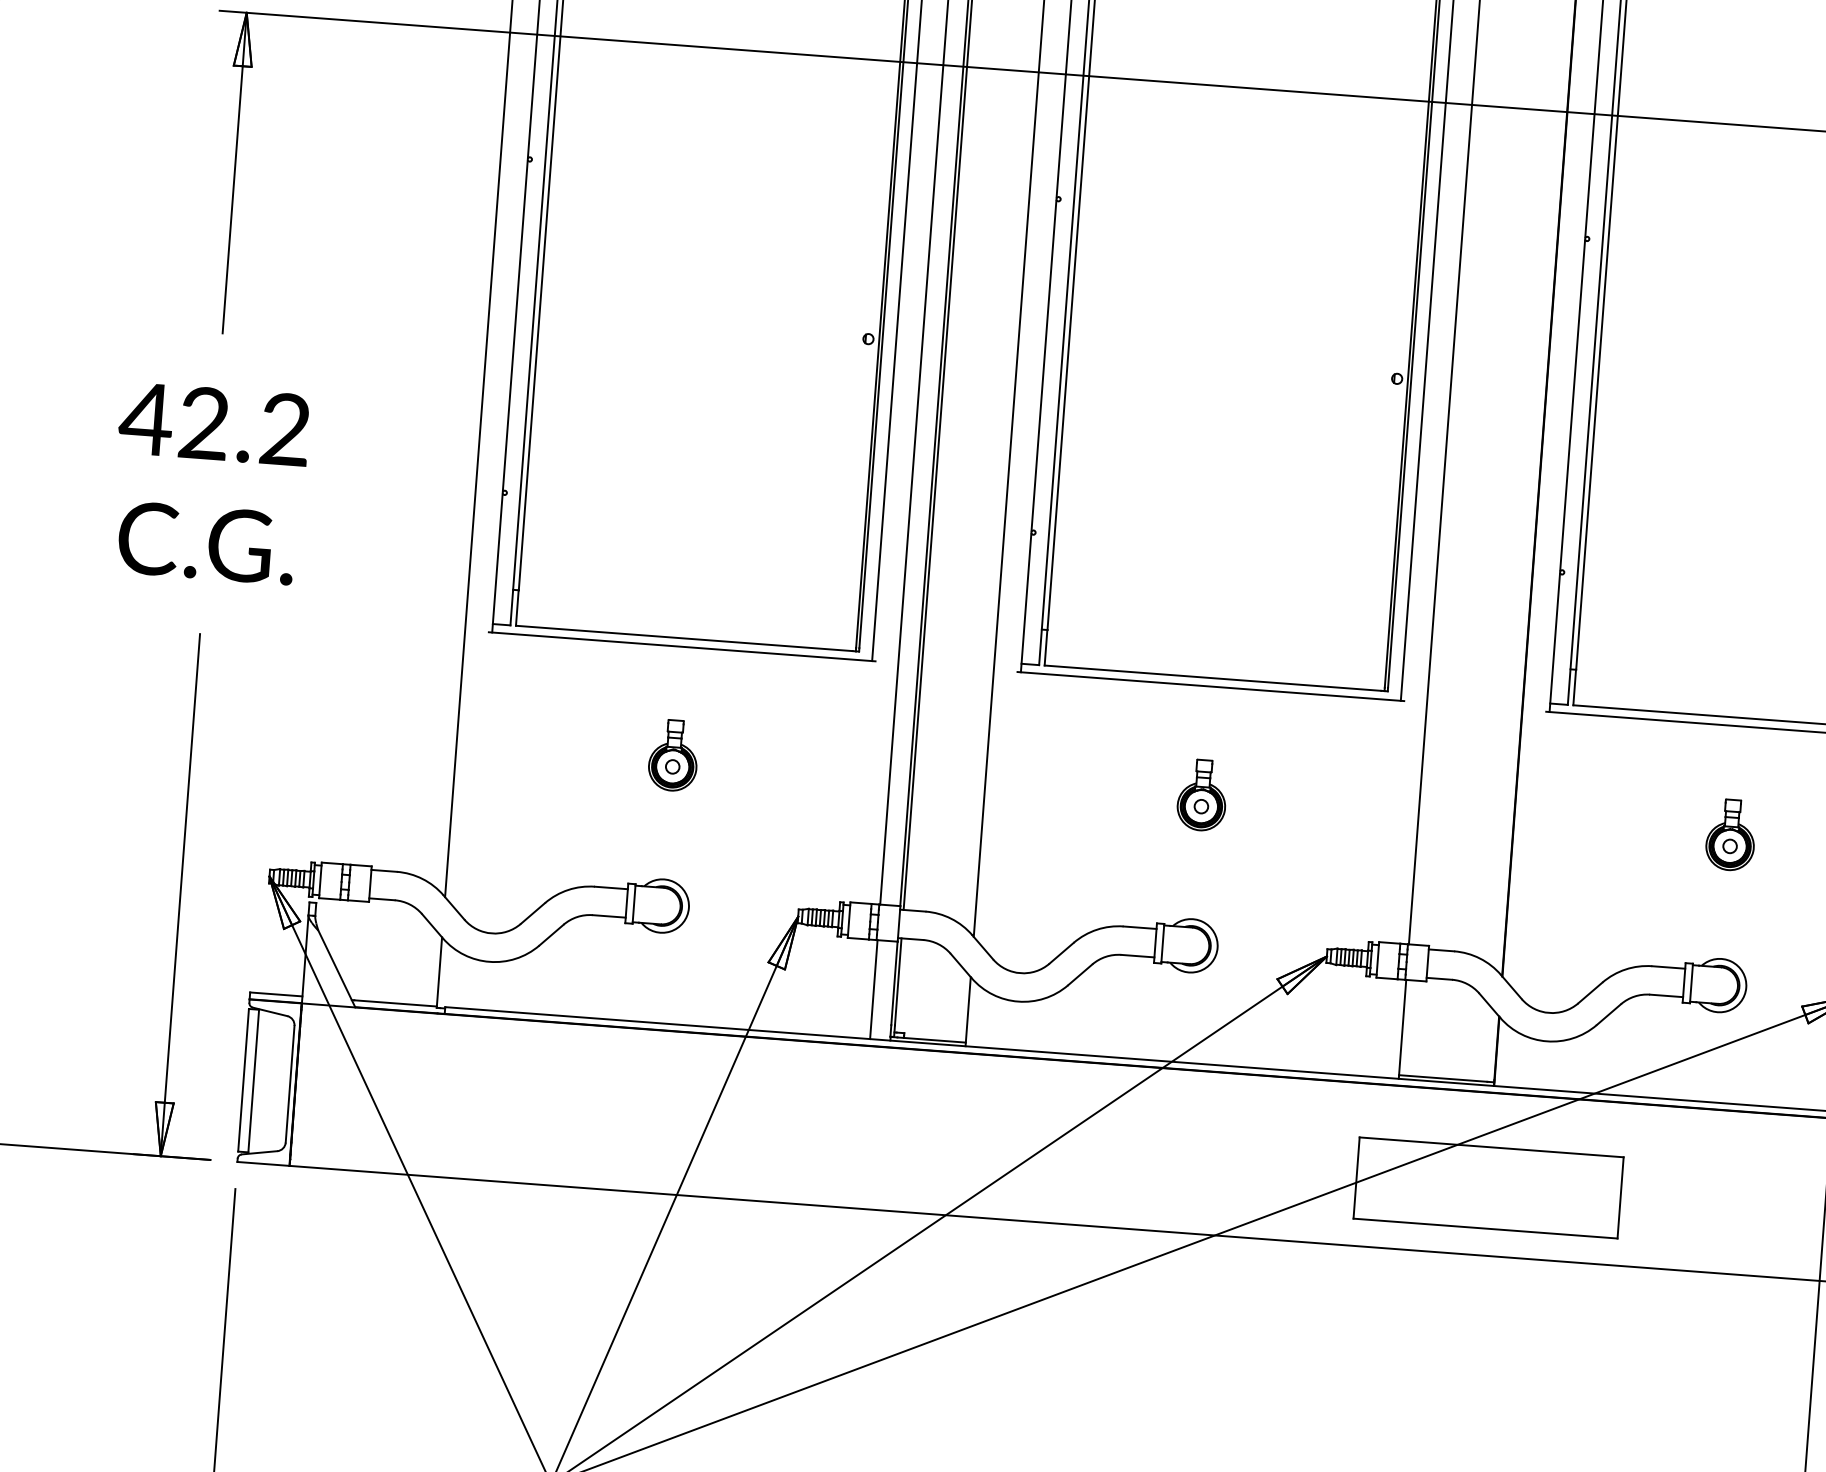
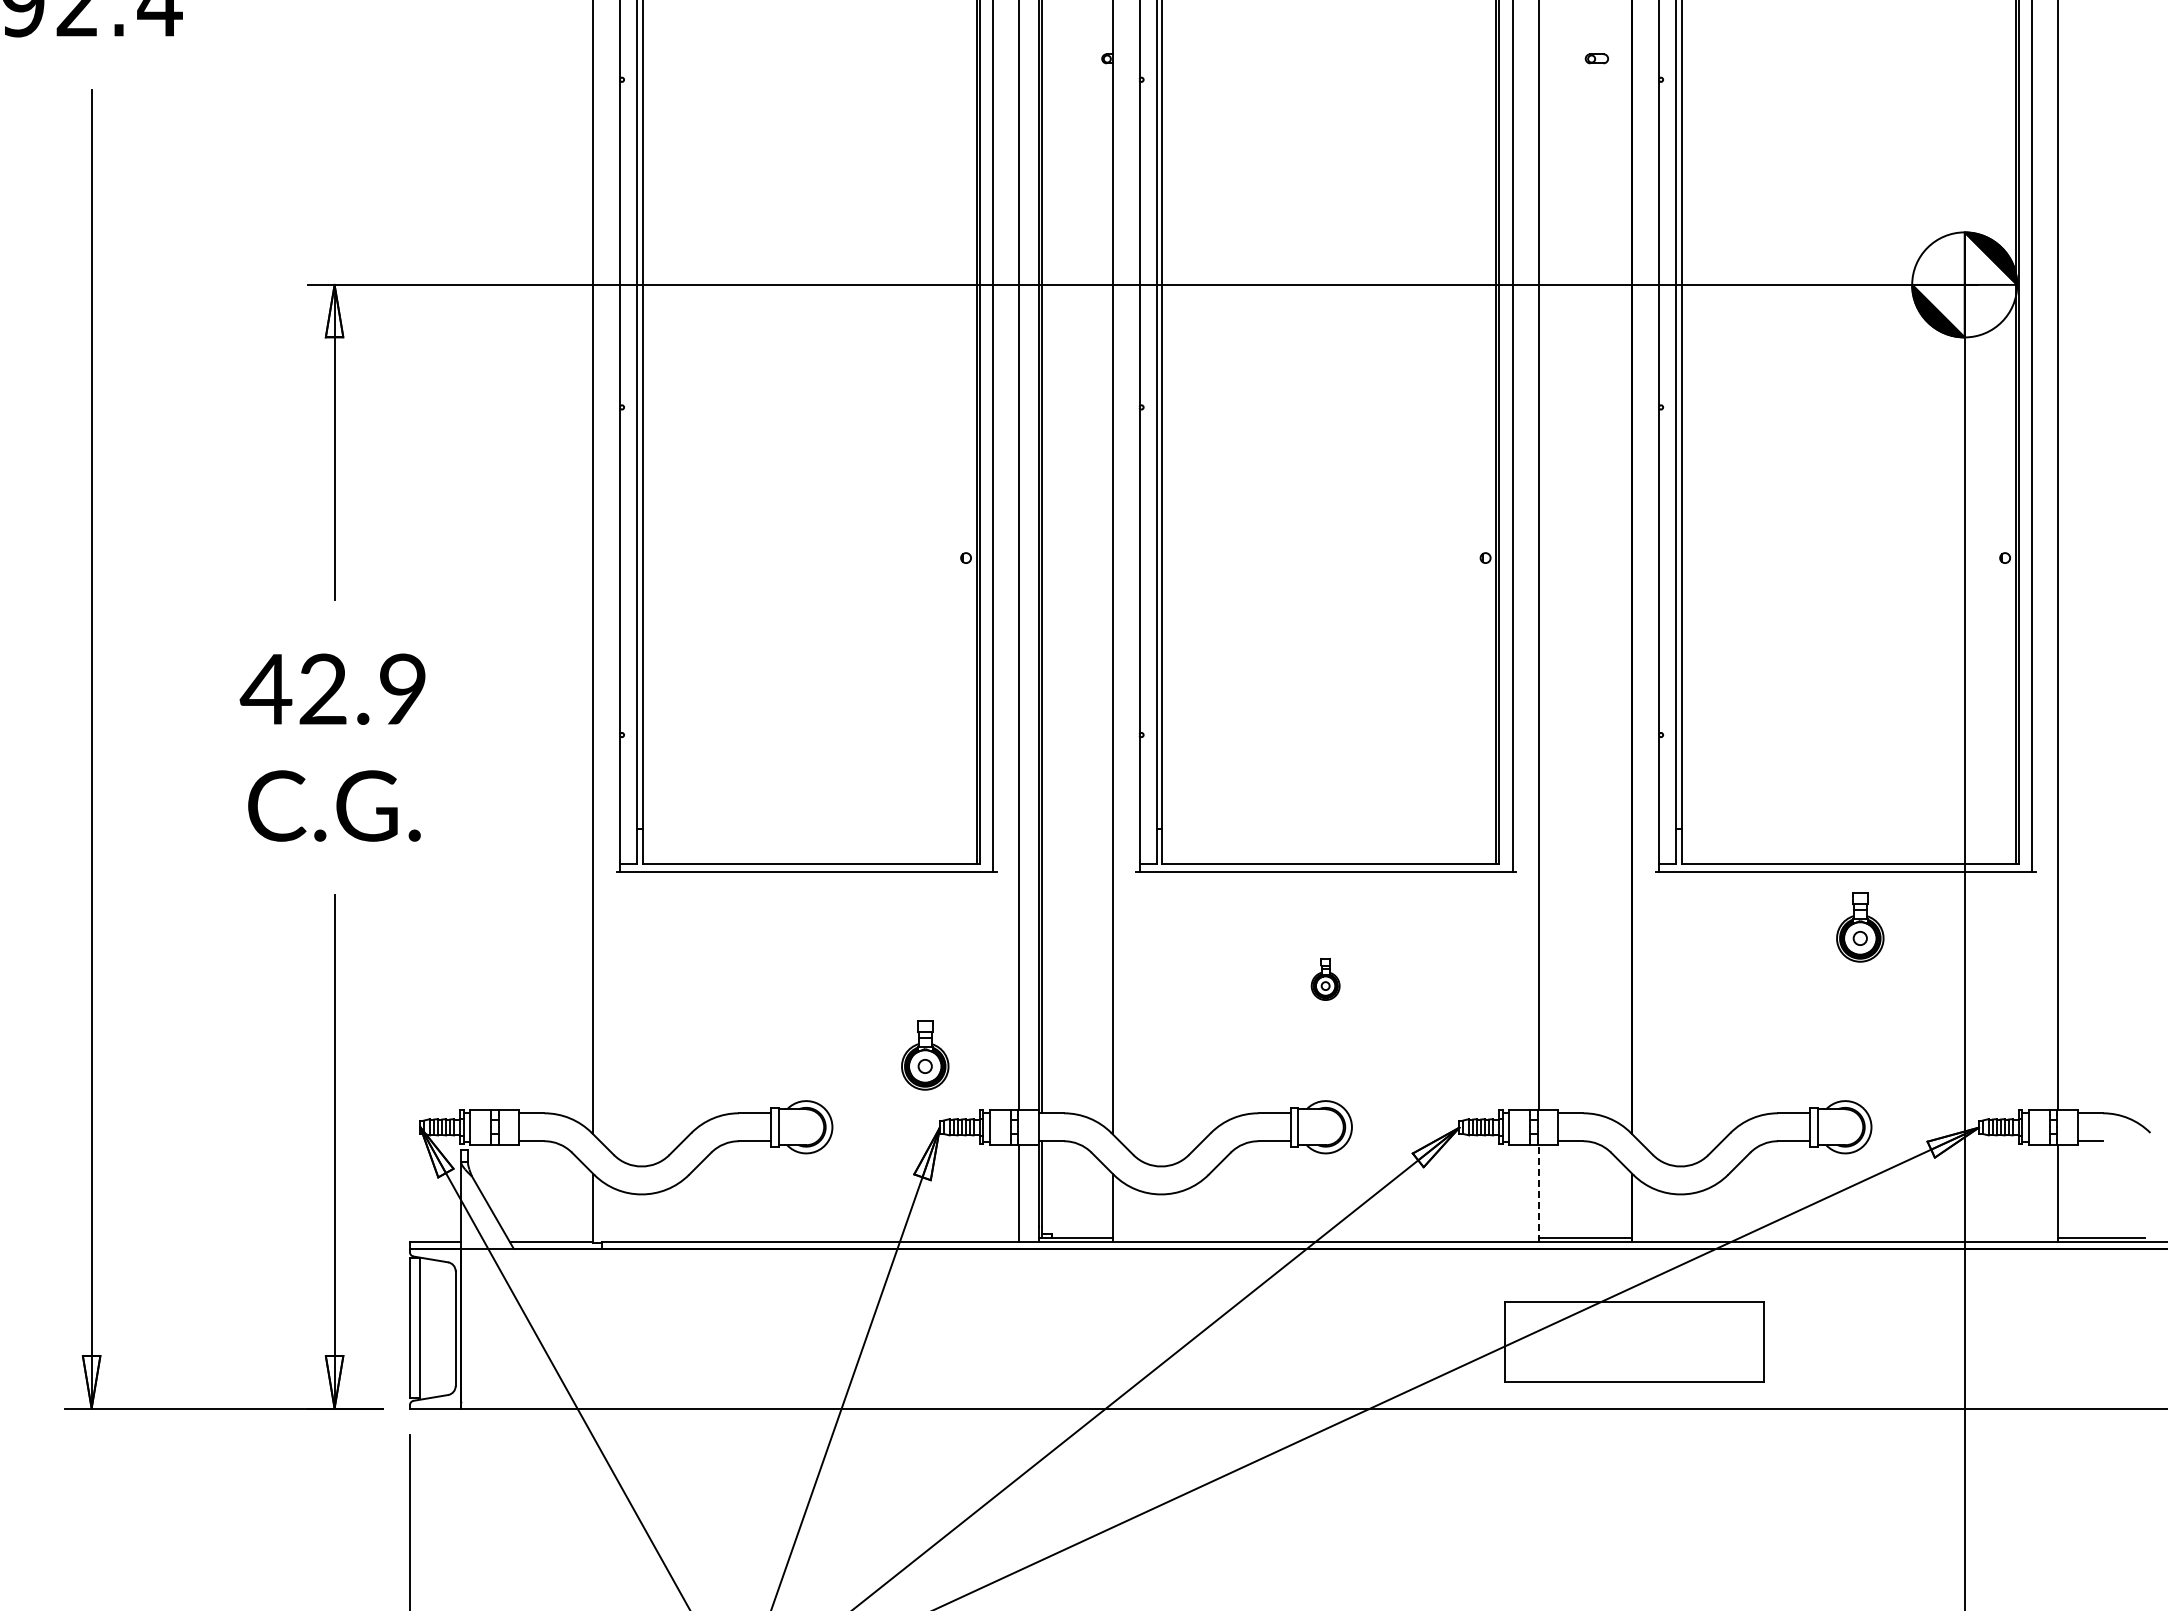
text: (284, 428) -> (402, 688), 42.2 -> 42.9
part: (673, 755) -> (925, 1055), moved
part: (1201, 795) -> (1325, 979), size x0.6
part: (1731, 835) -> (1860, 927), moved
line: (1402, 1029) -> (1538, 1193), solid -> dashed

